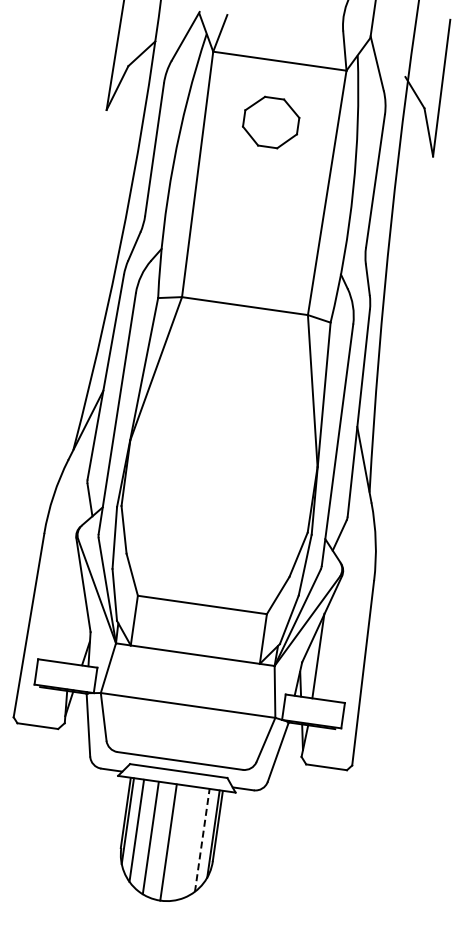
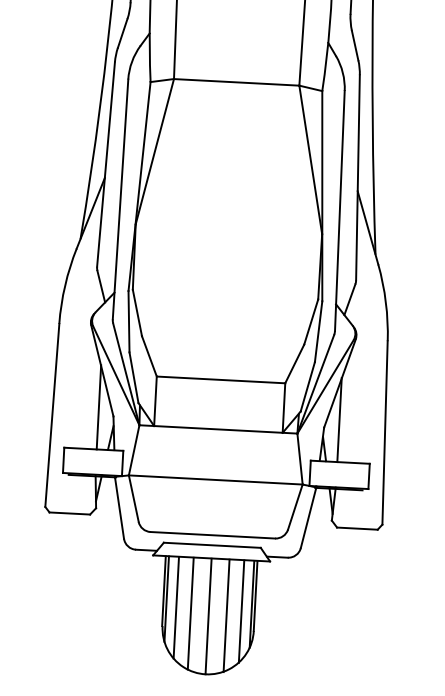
line: (76, 621) -> (98, 407), added
line: (202, 840) -> (241, 611), dashed -> solid
line: (186, 843) -> (226, 615), added

